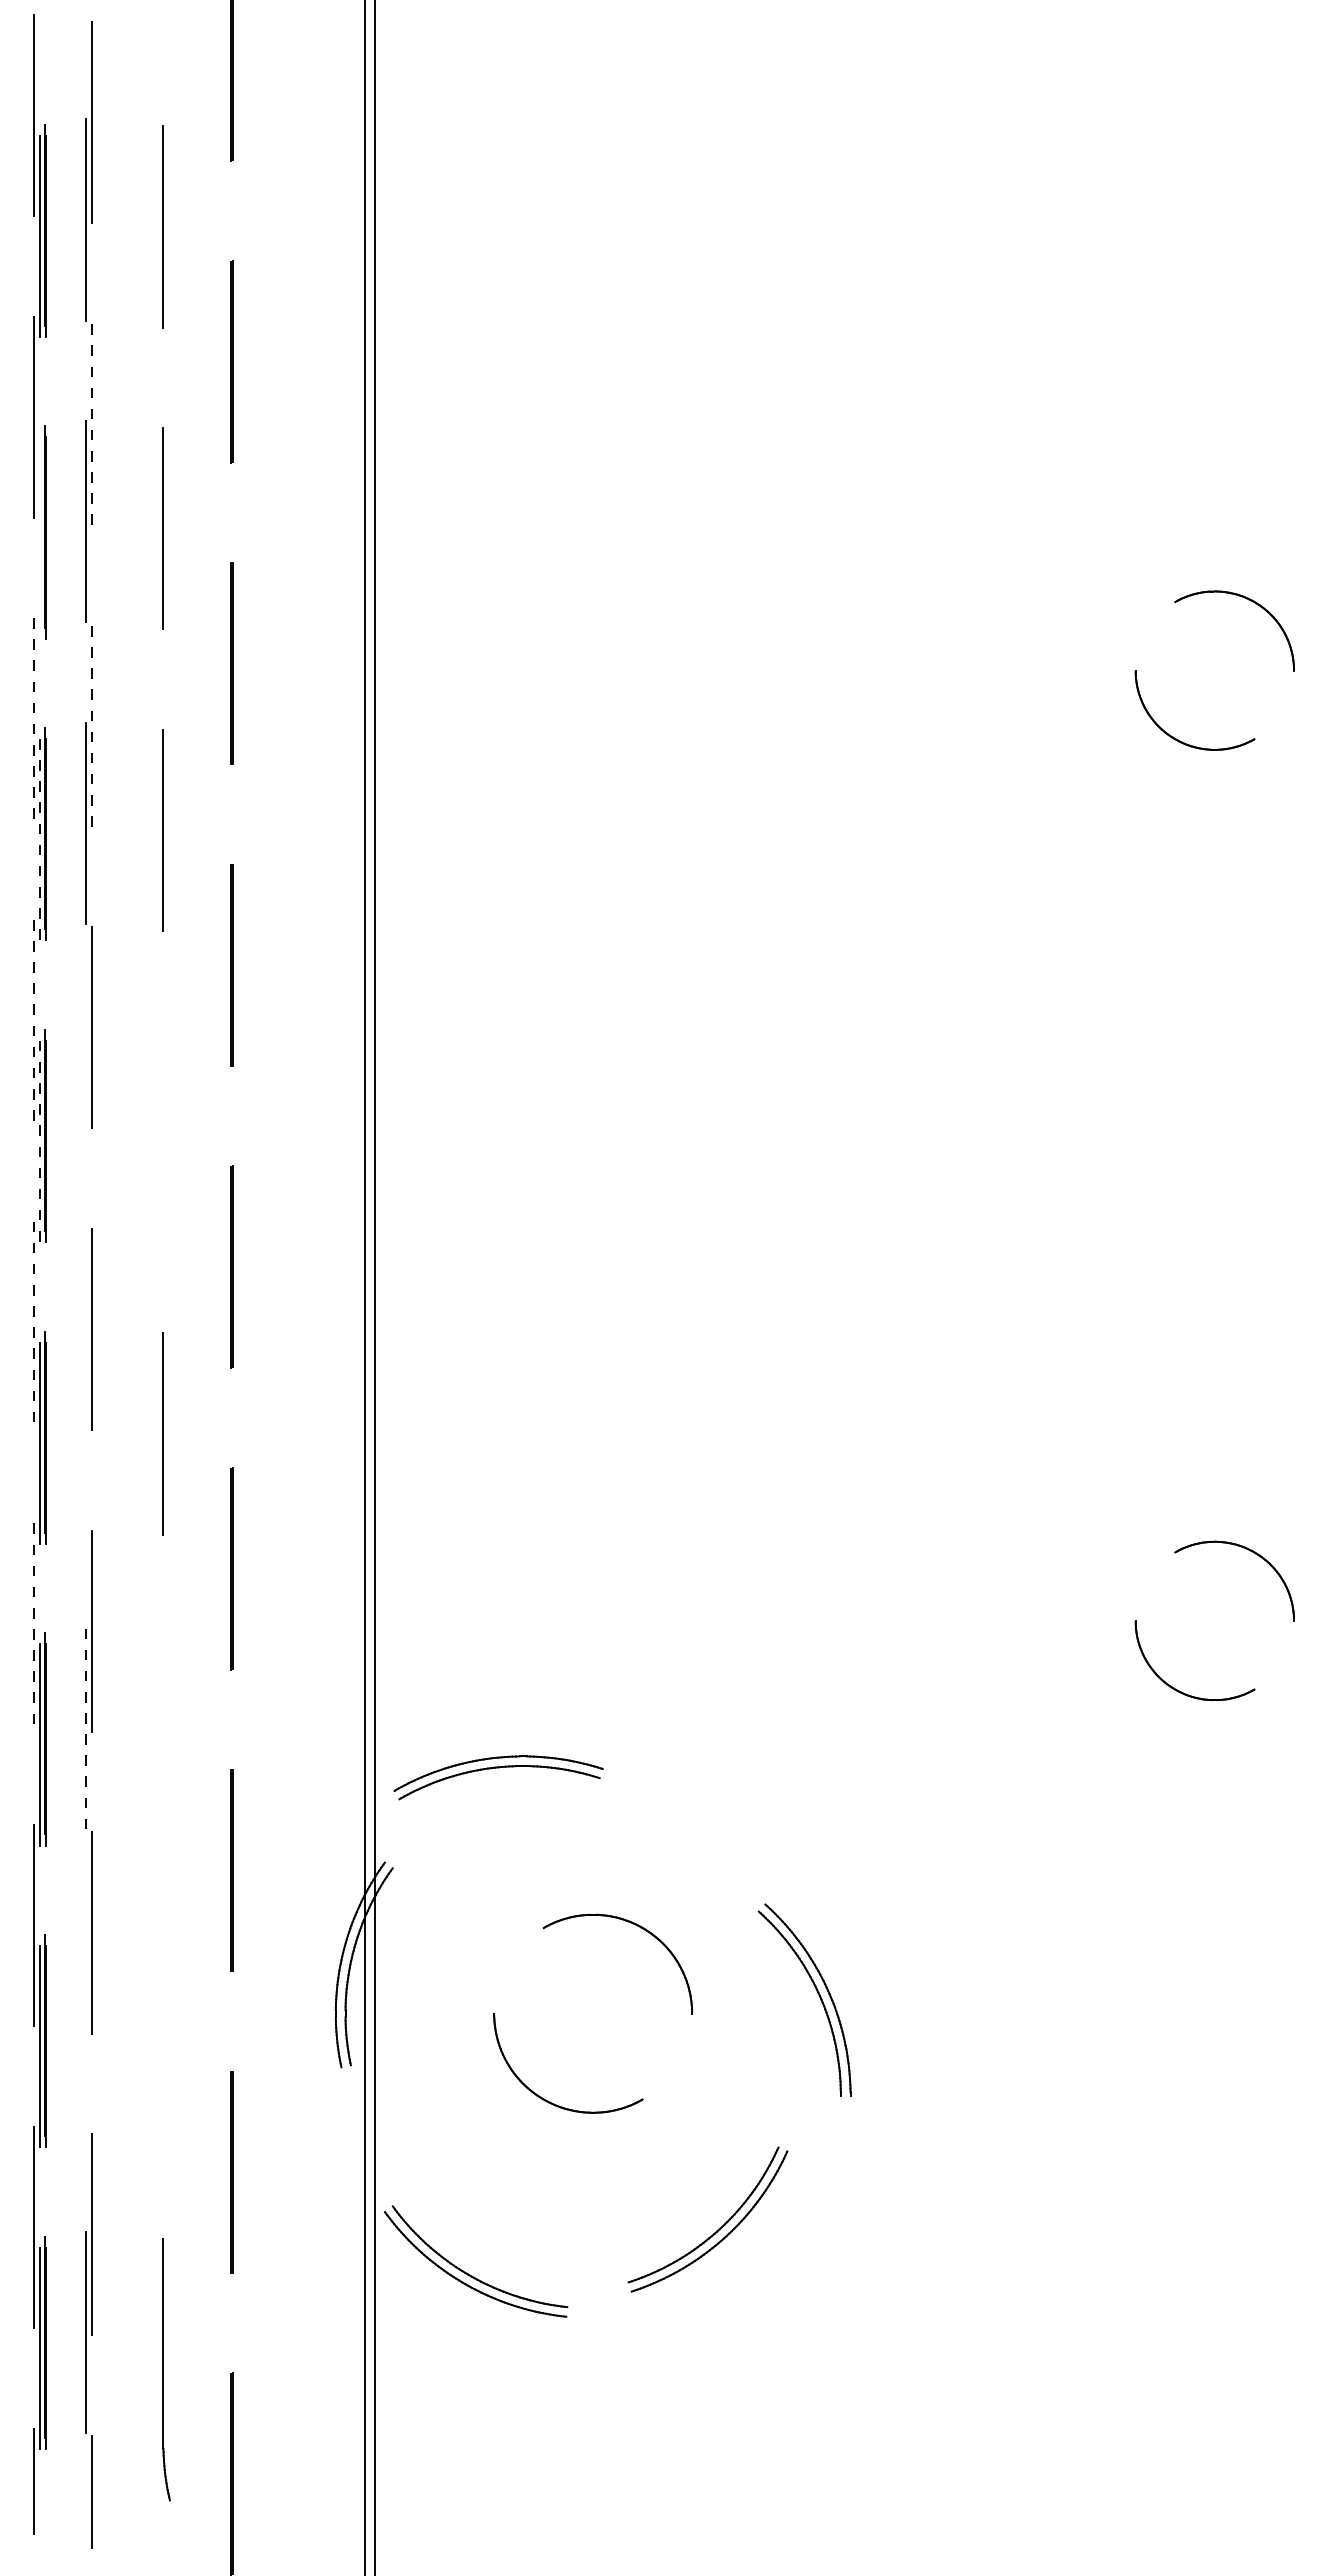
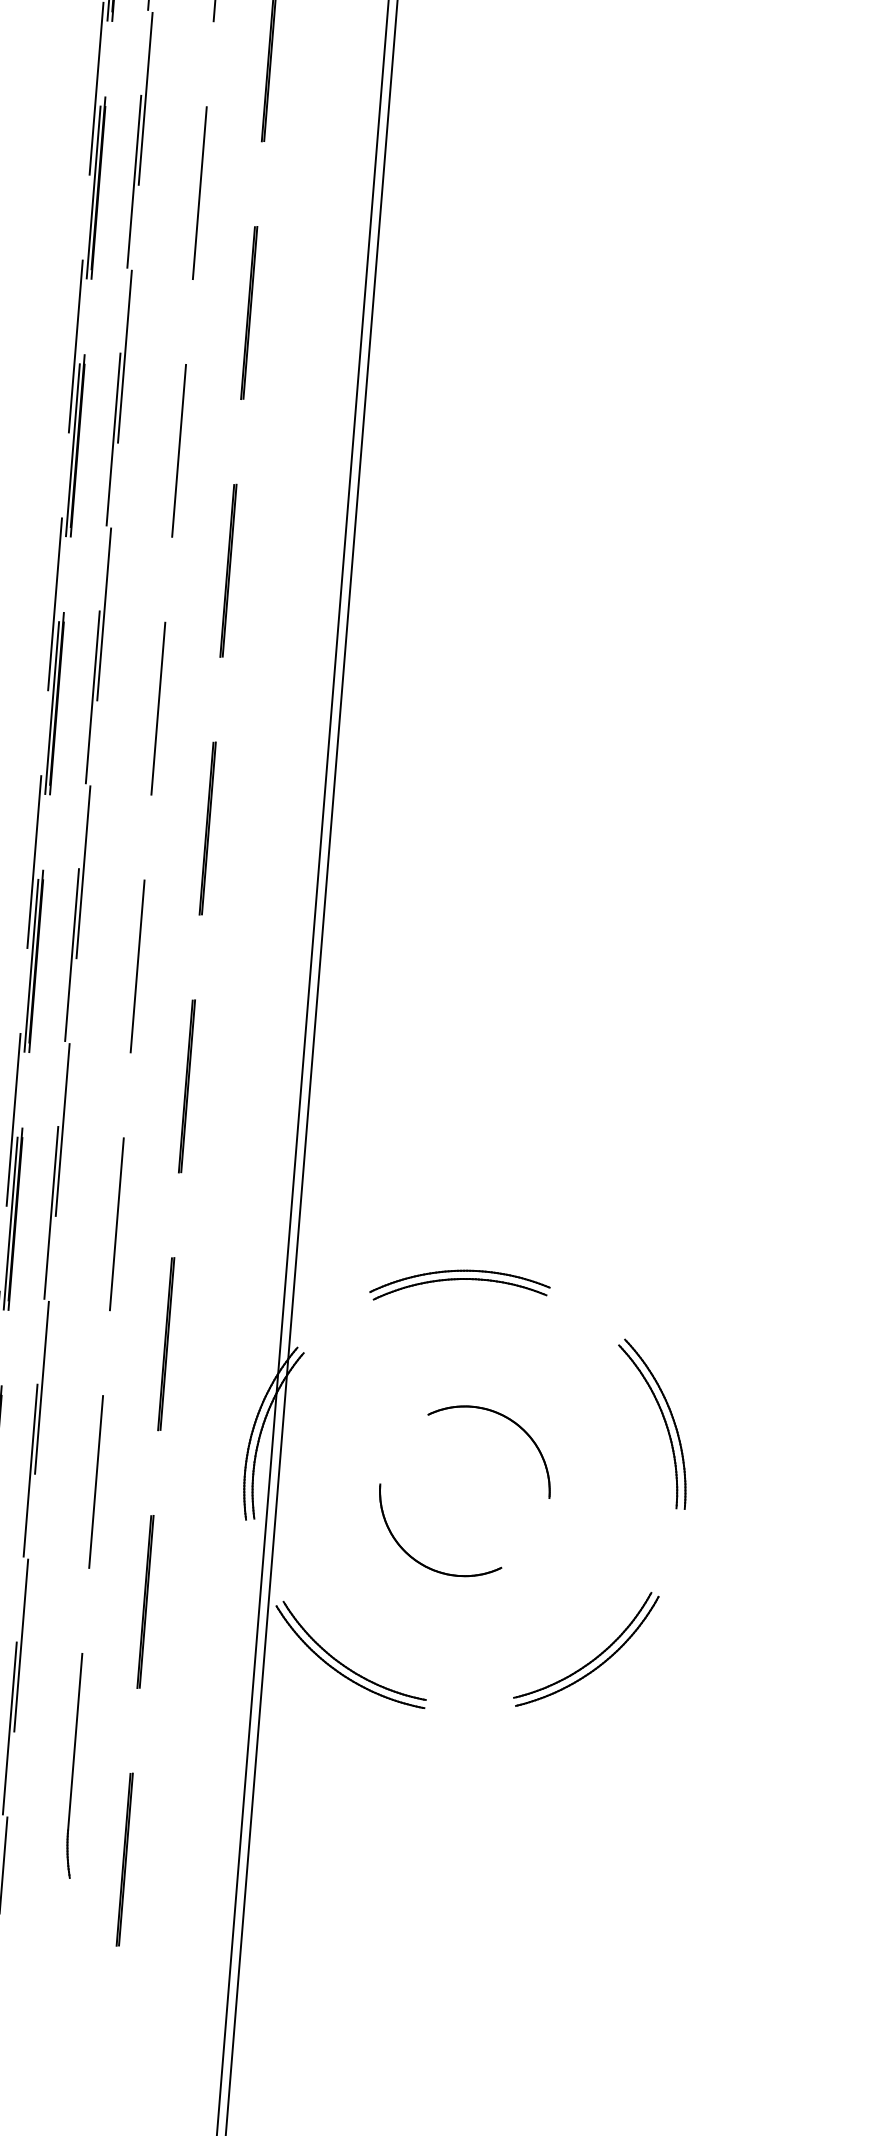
line: (91, 424) -> (145, 99), dashed -> solid
line: (39, 537) -> (93, 192), added
line: (33, 718) -> (75, 346), dashed -> solid
line: (91, 726) -> (124, 357), dashed -> solid
line: (39, 839) -> (72, 450), dashed -> solid
line: (33, 1020) -> (54, 604), dashed -> solid
line: (86, 1124) -> (93, 696), added
line: (163, 1131) -> (158, 708), added
line: (39, 1141) -> (51, 708), dashed -> solid
line: (33, 1322) -> (34, 862), dashed -> solid
line: (86, 1426) -> (72, 954), added
line: (33, 1624) -> (13, 1120), dashed -> solid
line: (86, 1728) -> (51, 1212), dashed -> solid
line: (163, 1735) -> (116, 1224), added
part: (498, 1768) -> (460, 1280), moved
part: (817, 1993) -> (663, 1419), moved
line: (86, 2029) -> (30, 1469), added
line: (163, 2037) -> (96, 1482), added
part: (716, 2230) -> (592, 1659), moved
part: (470, 2274) -> (345, 1665), moved

